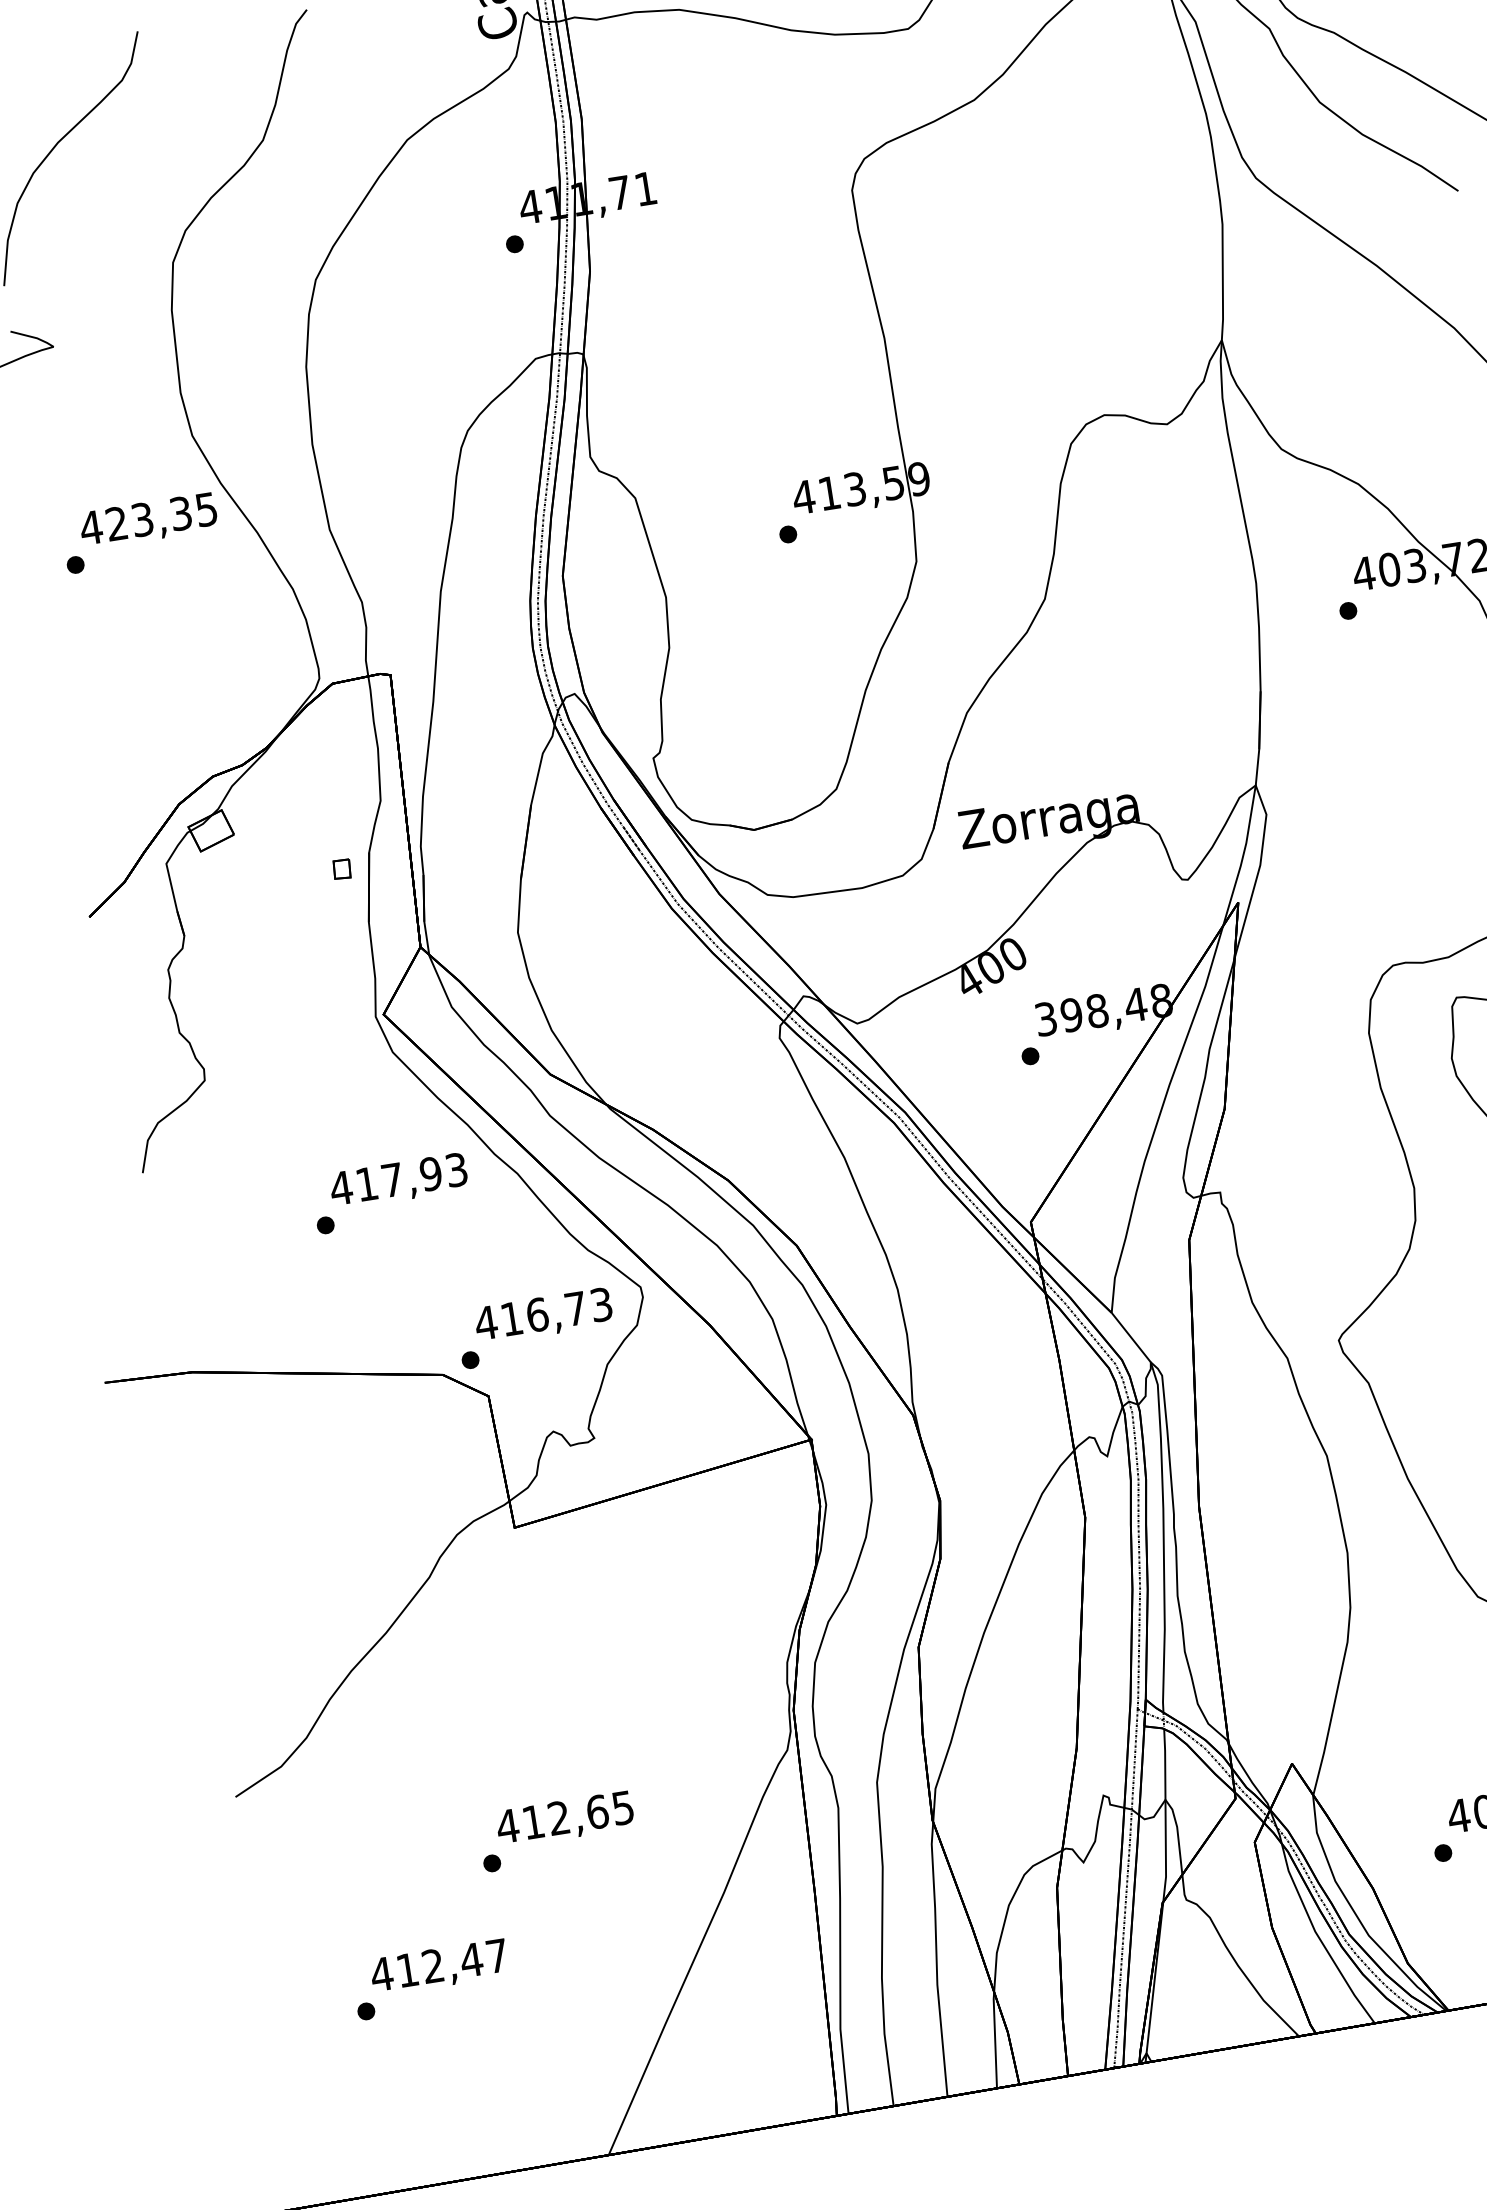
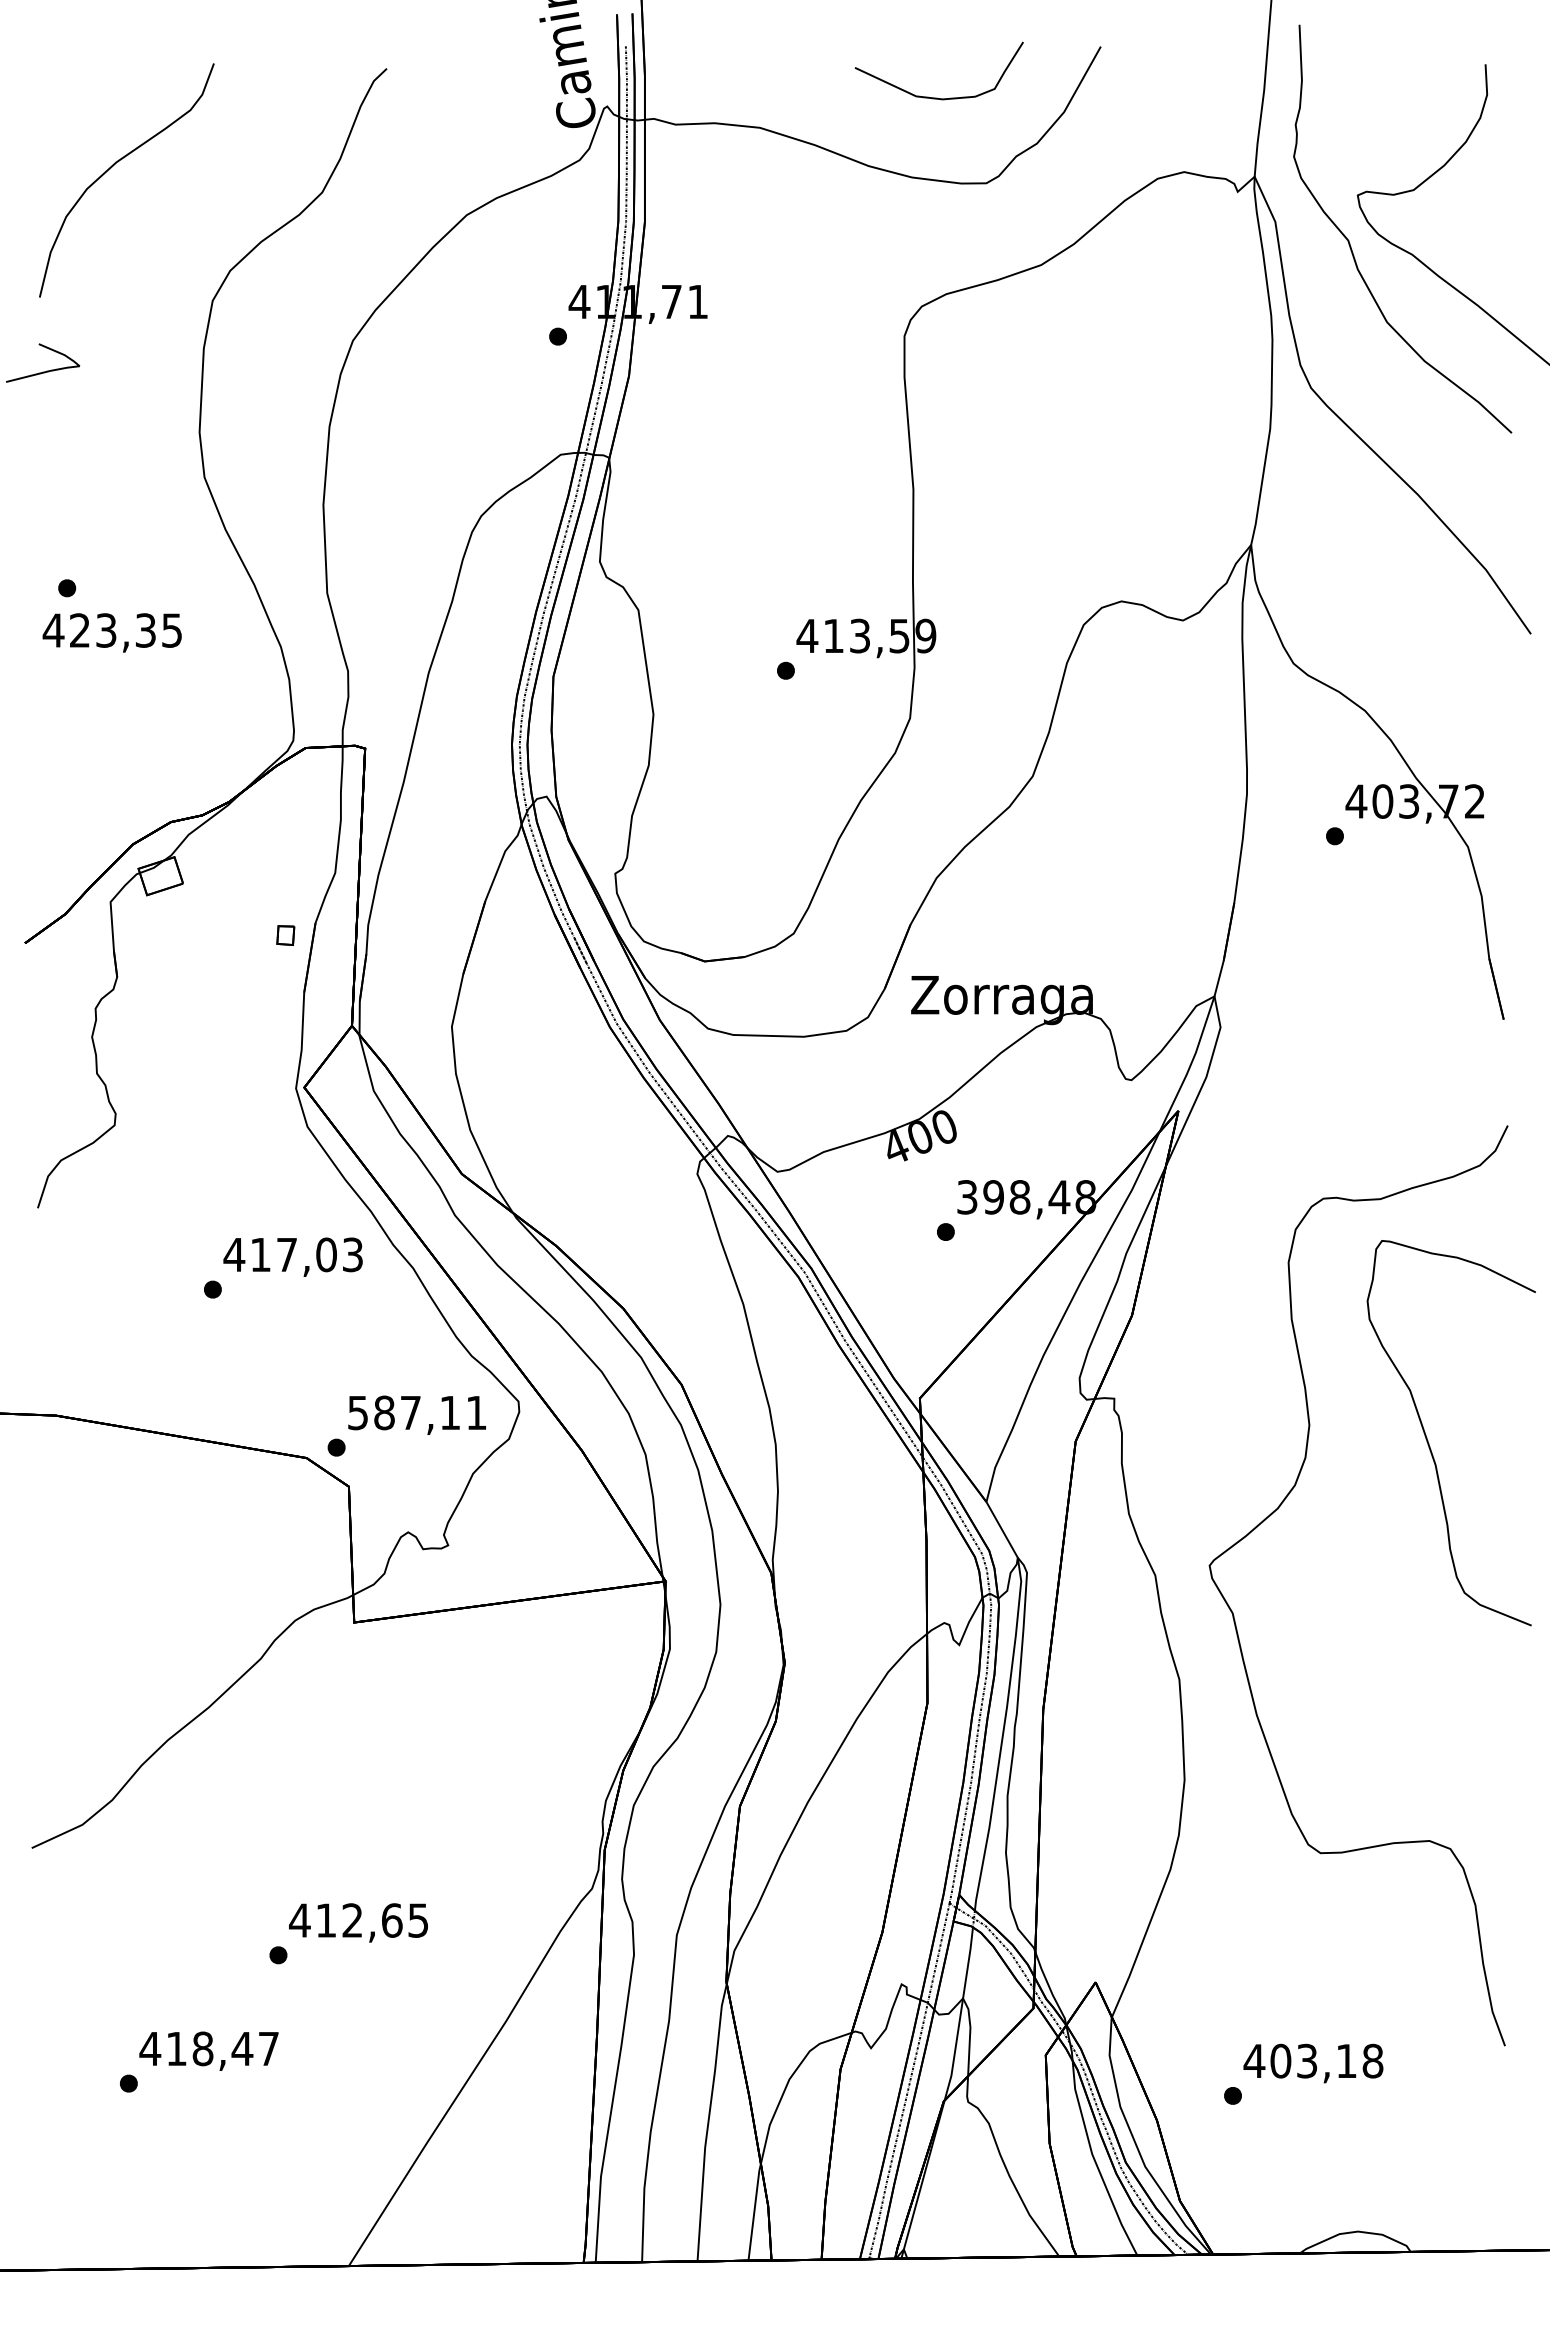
text: (147, 520) -> (111, 632), moved
text: (430, 1173) -> (326, 1254), 417,93 -> 417,03
text: (542, 1313) -> (416, 1412), 416,73 -> 587,11
text: (432, 1965) -> (202, 2048), 412,47 -> 418,47

